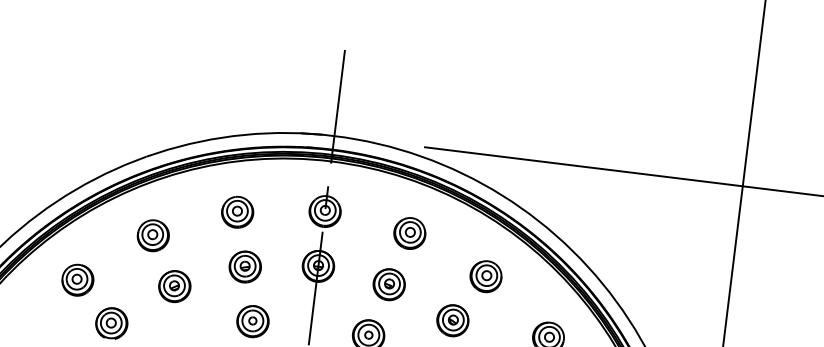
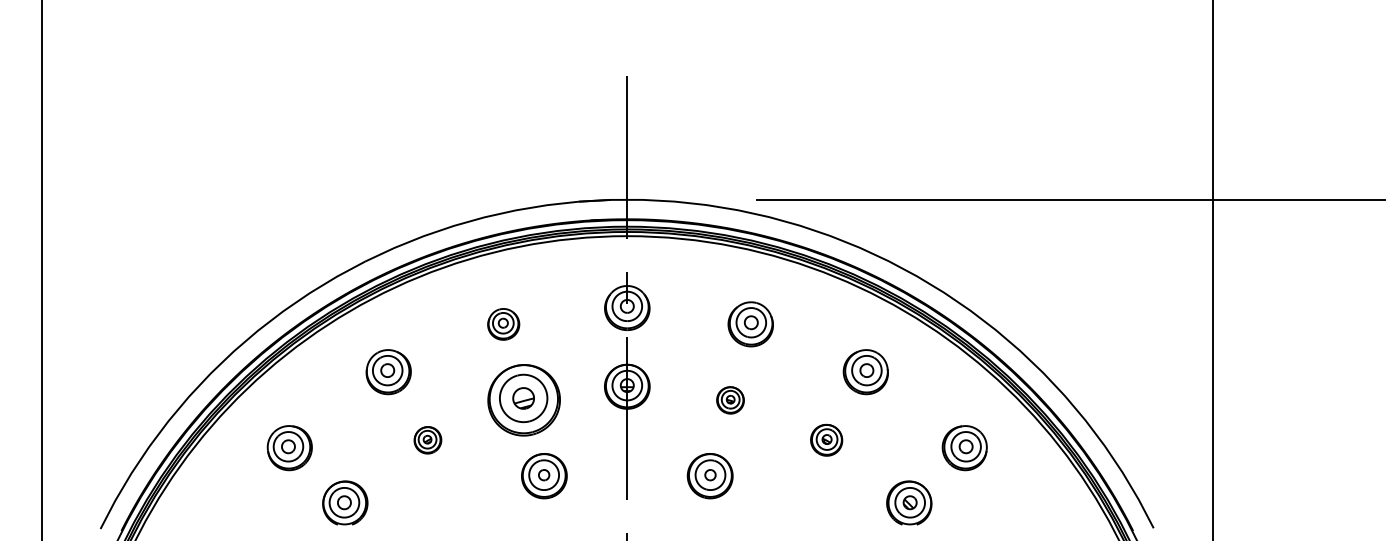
part: (237, 212) -> (503, 324), size x0.7
part: (244, 267) -> (523, 400), size x1.6
part: (389, 284) -> (730, 400), size x0.6
part: (174, 286) -> (427, 440), size x0.6
part: (452, 320) -> (826, 440), size x0.7

